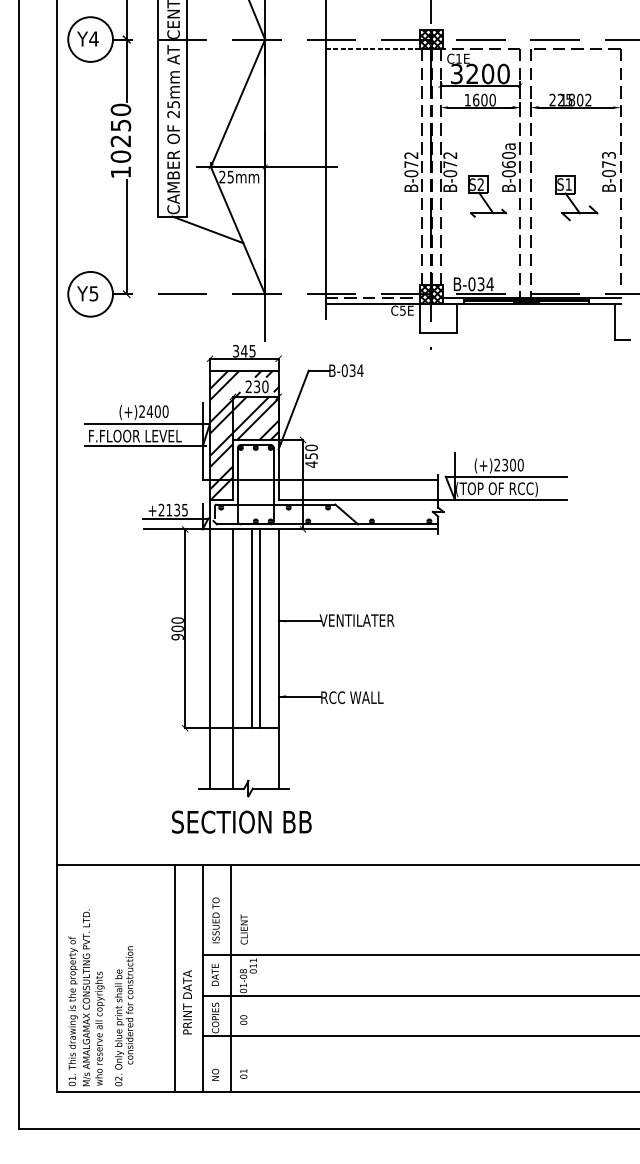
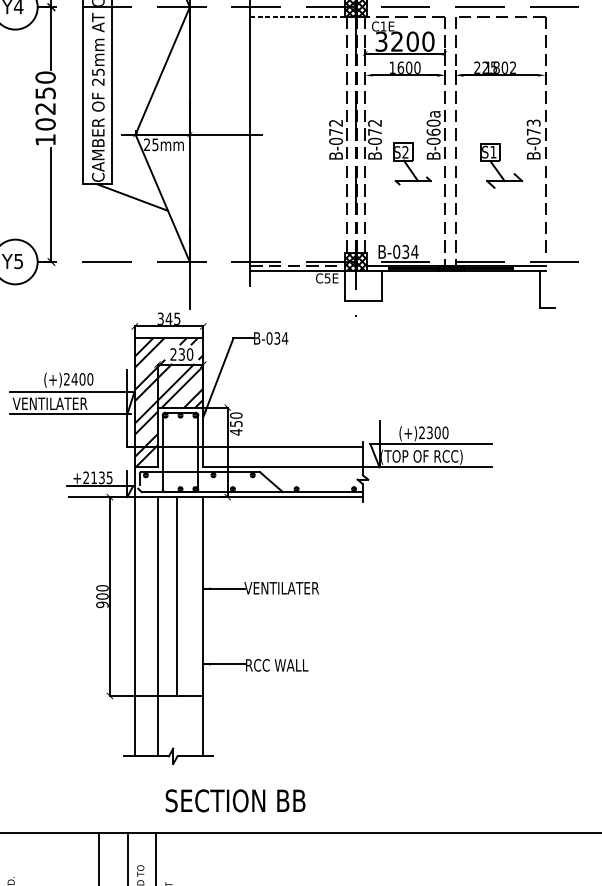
text: (134, 435) -> (59, 403), F.FLOOR LEVEL -> VENTILATER
line: (259, 628) -> (184, 596), removed
text: (241, 821) -> (235, 800), moved

